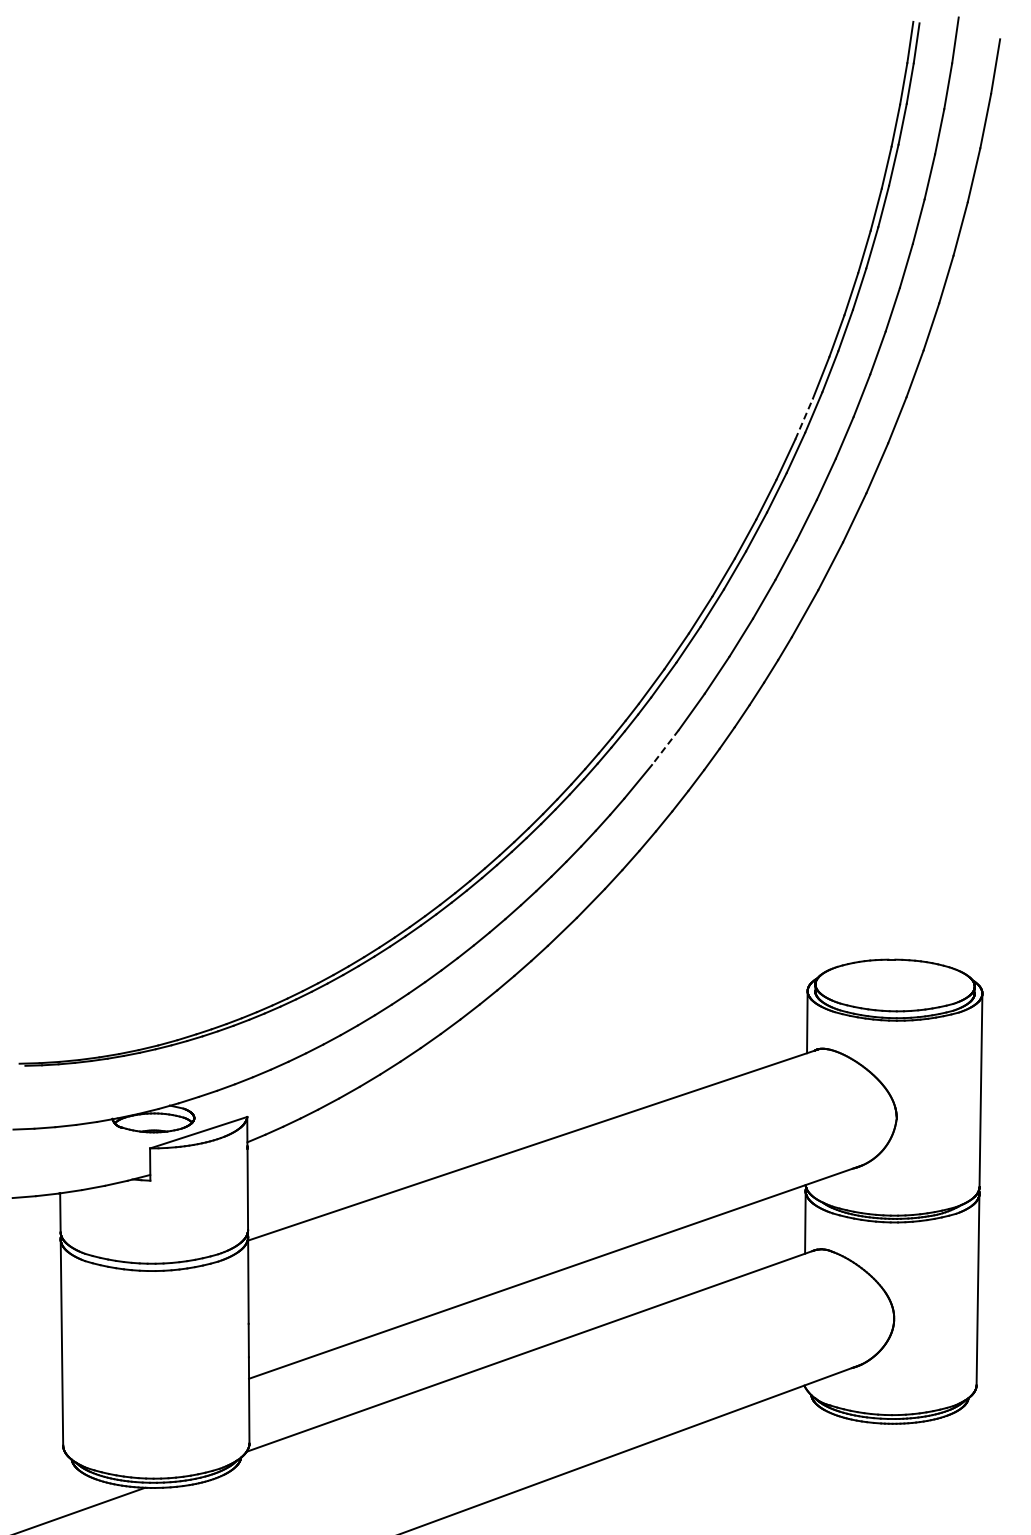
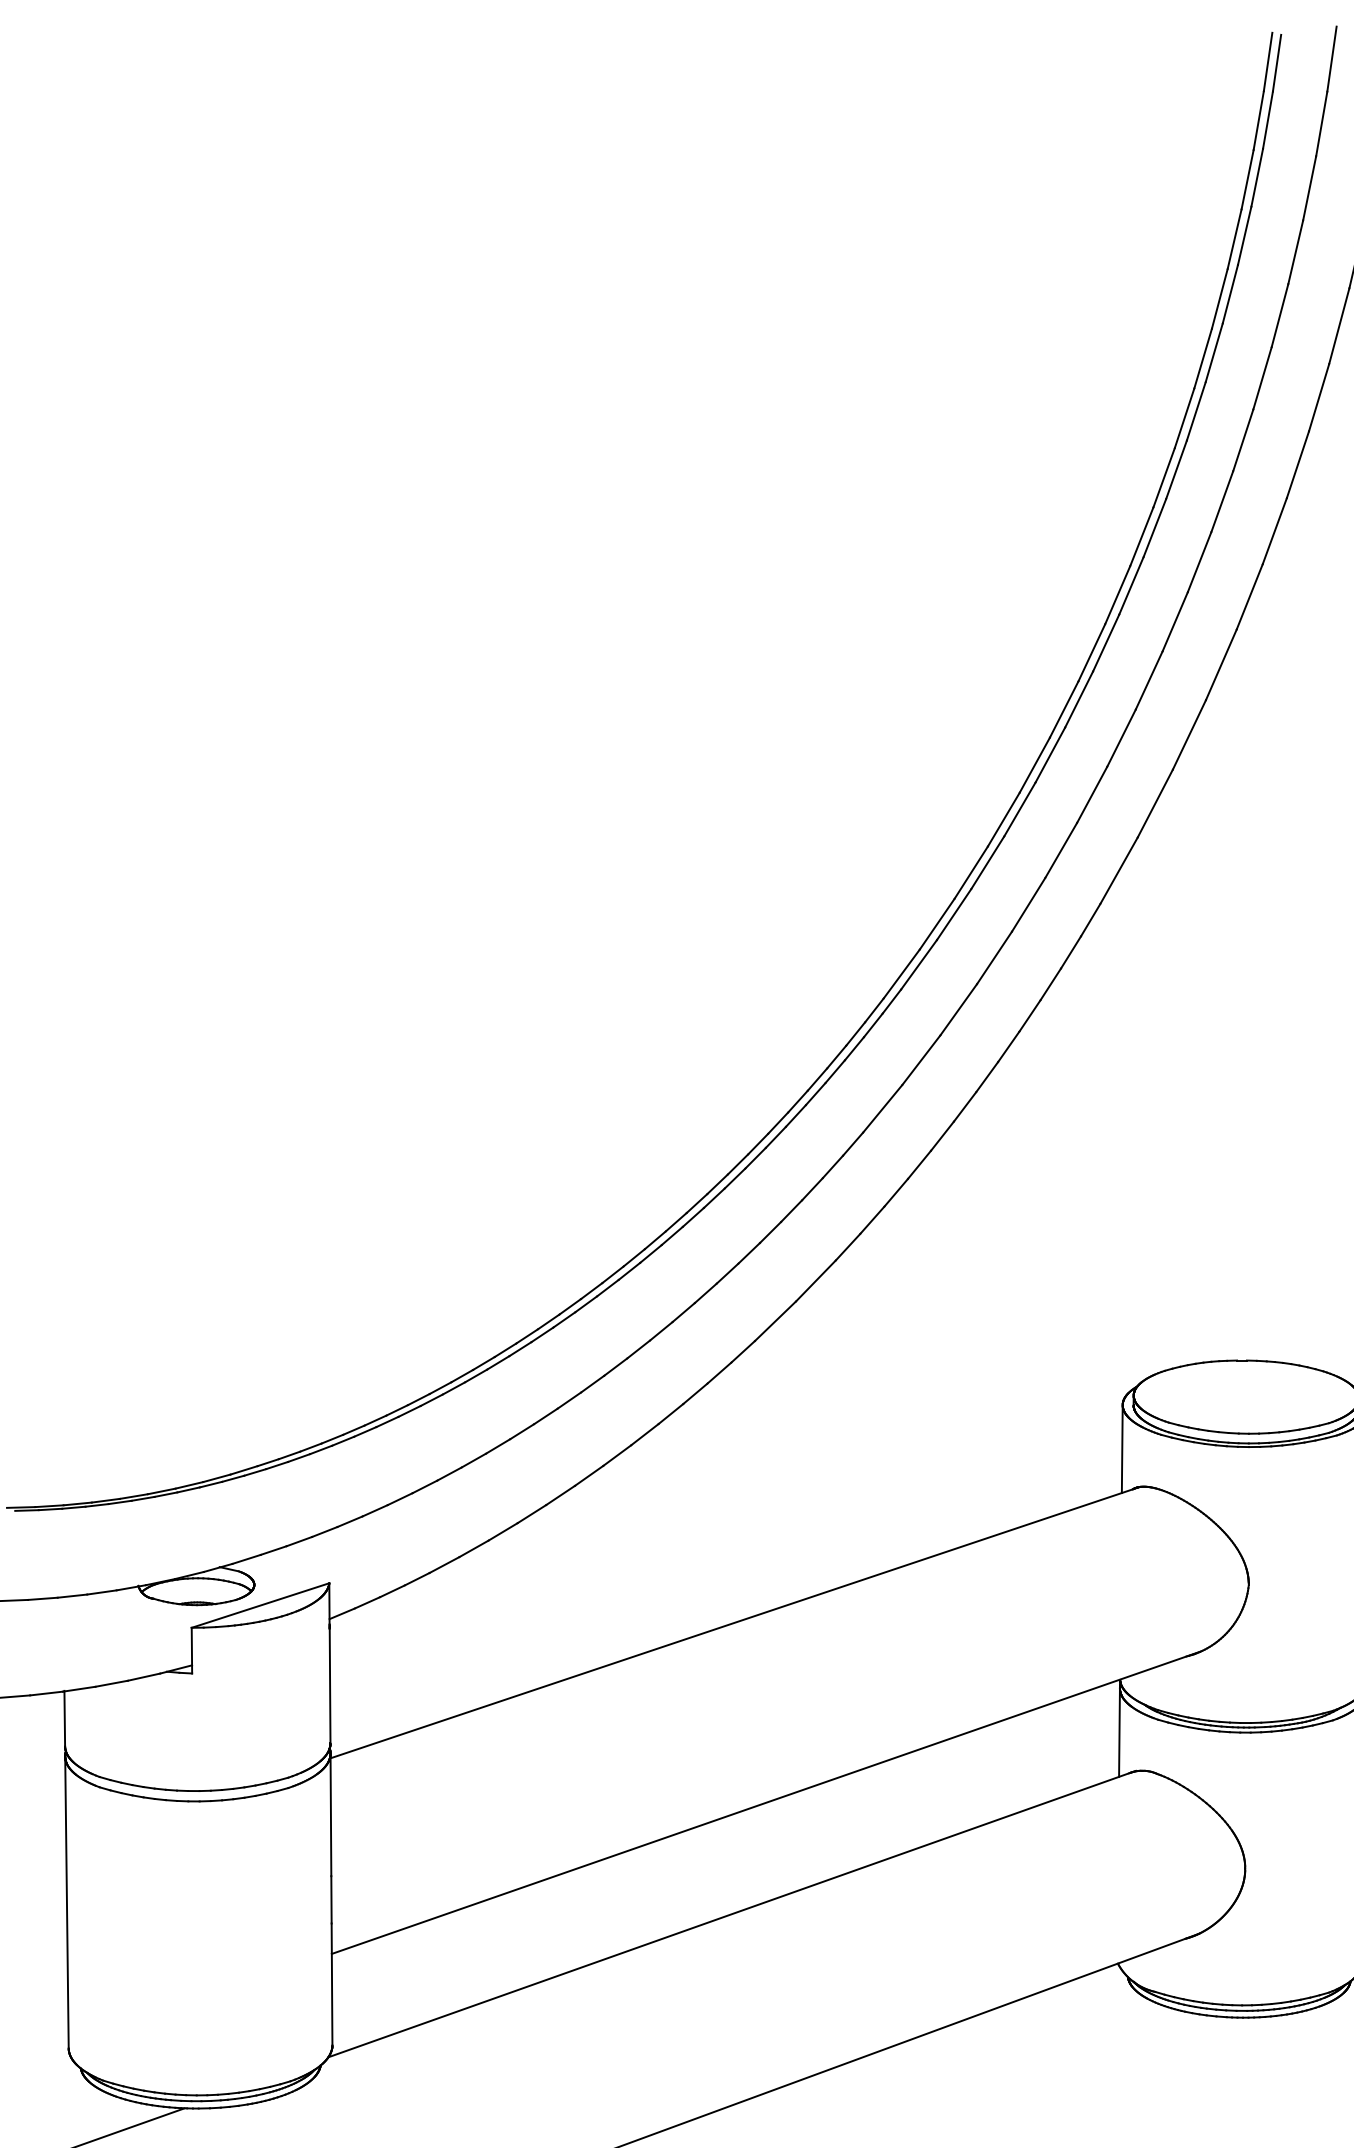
line: (804, 418) -> (1118, 594), dashed -> solid
line: (665, 747) -> (921, 1060), dashed -> solid

